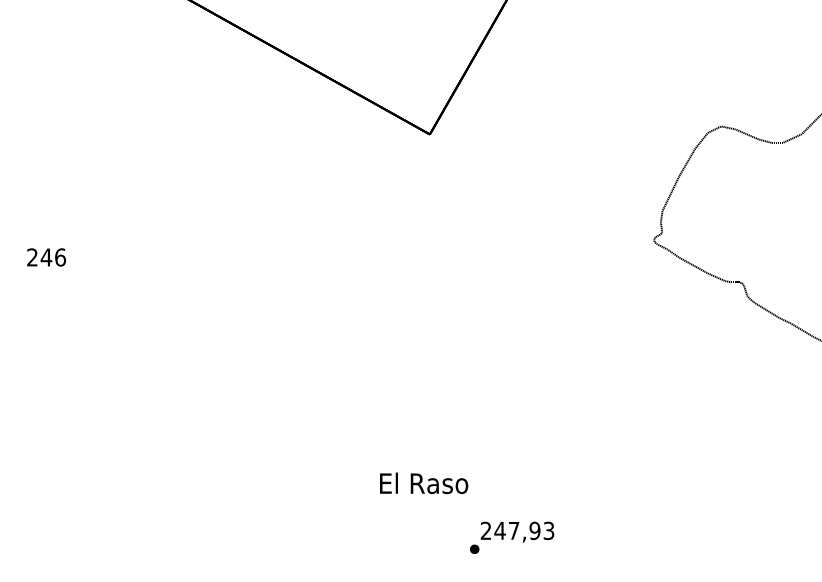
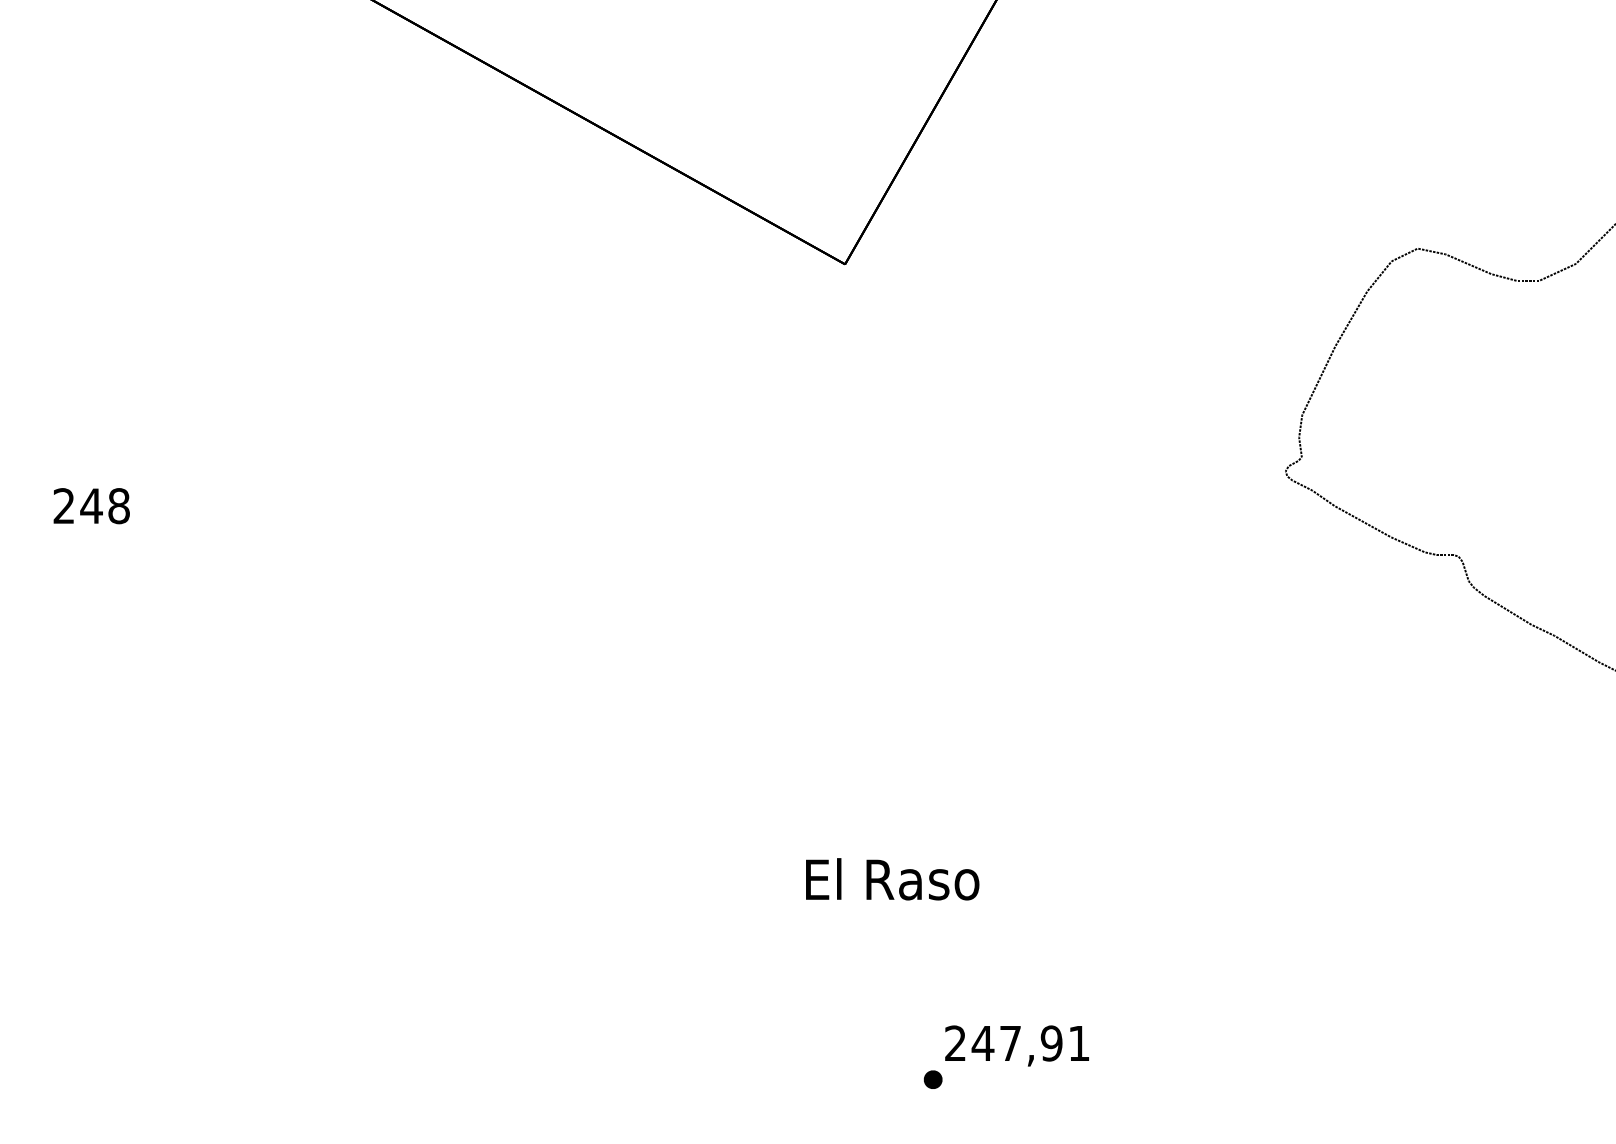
text: (60, 257) -> (119, 506), 246 -> 248
text: (424, 483) -> (893, 879), moved
text: (548, 530) -> (1078, 1042), 247,93 -> 247,91

